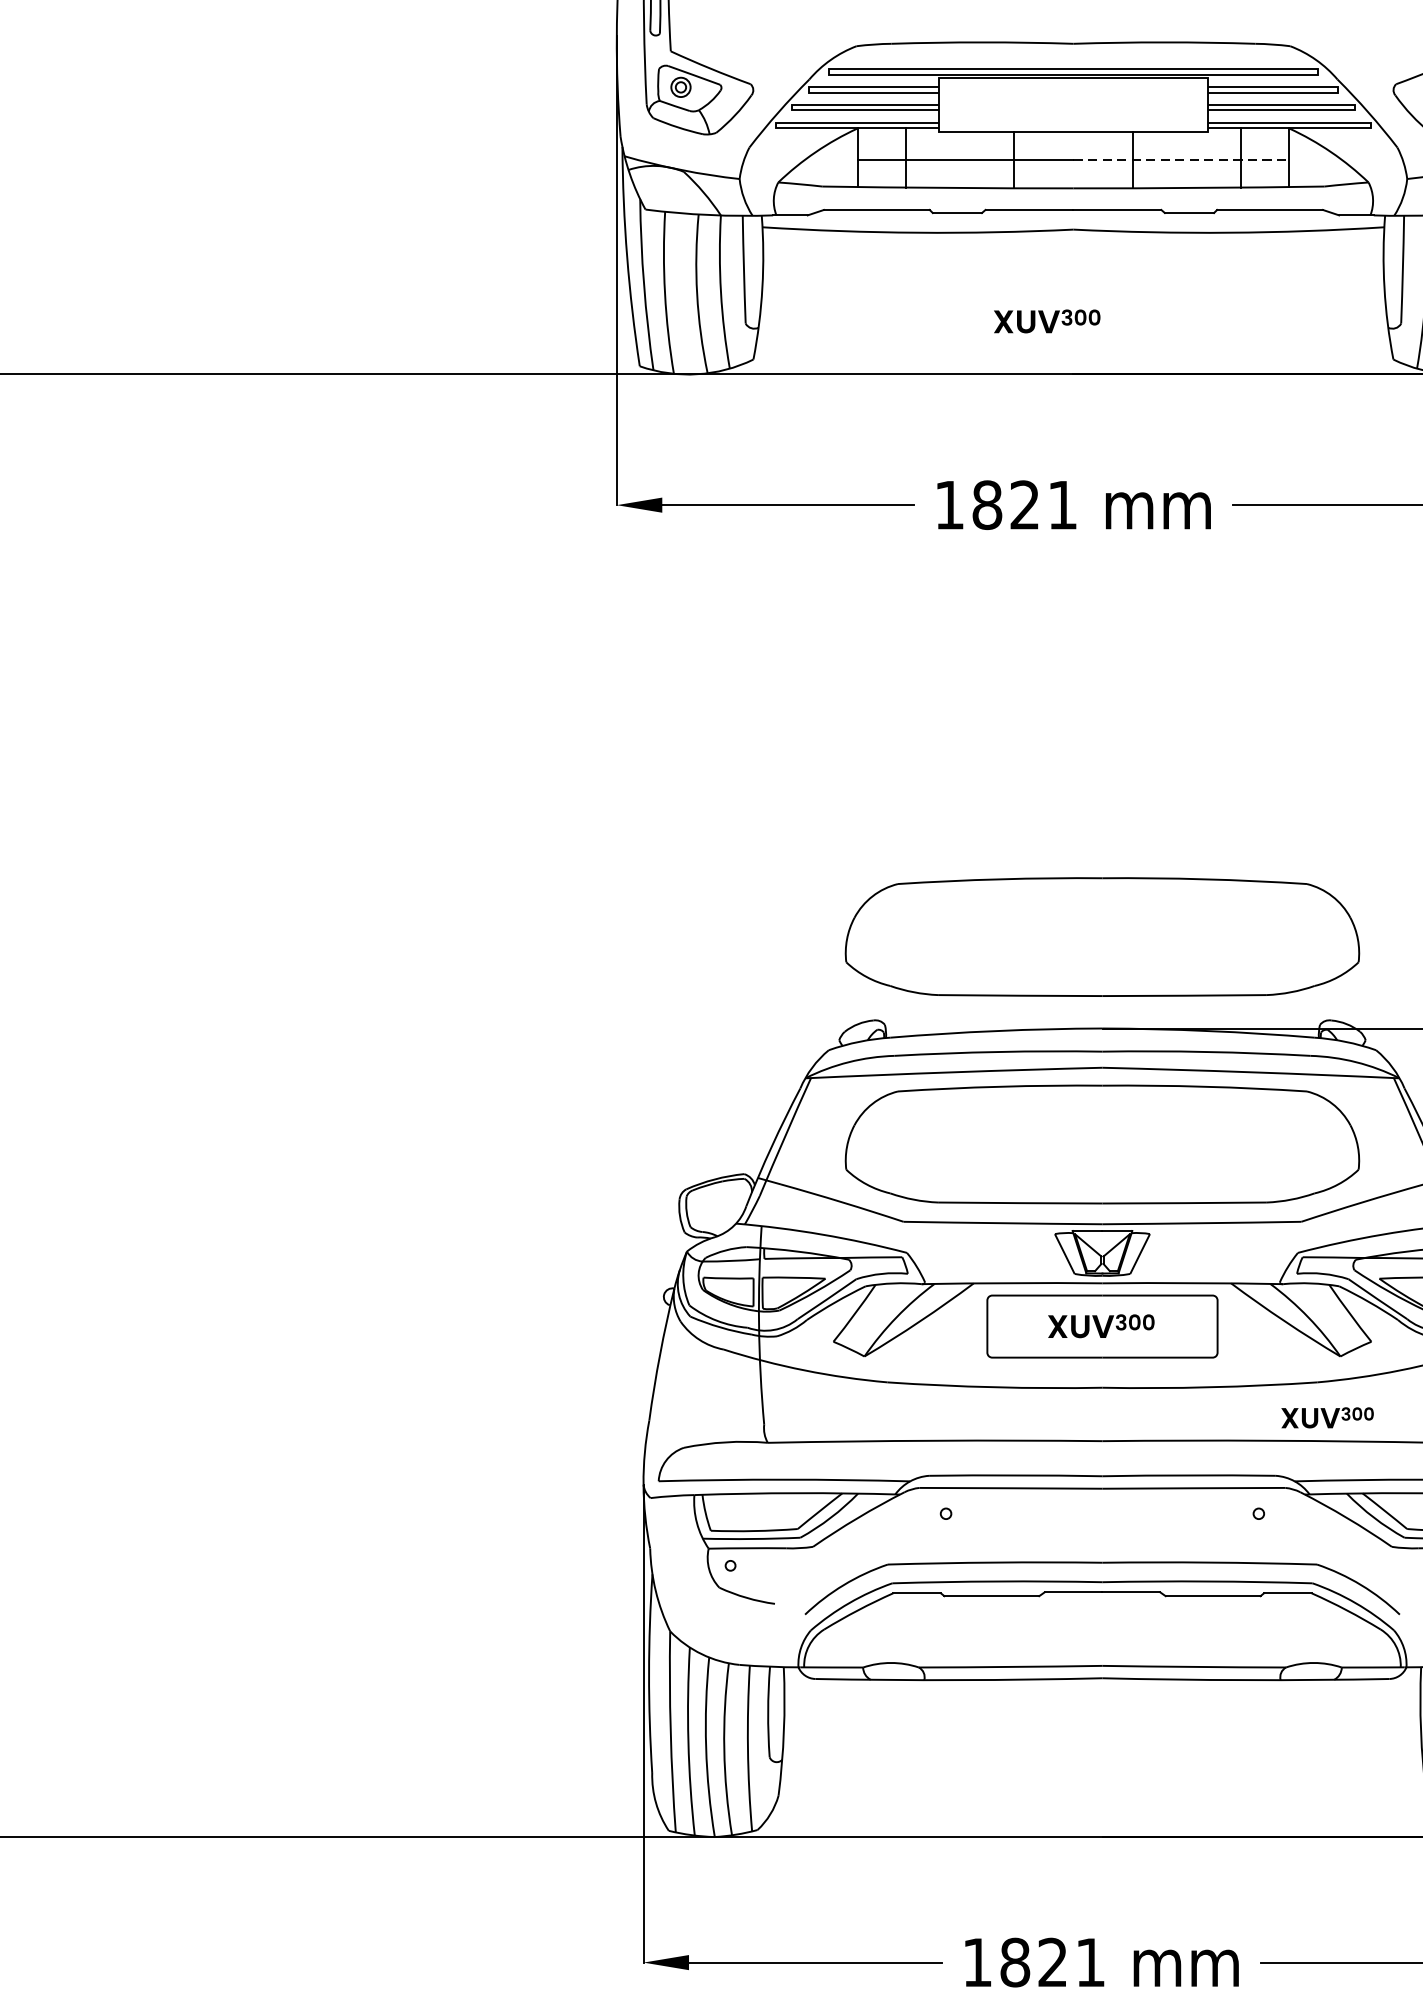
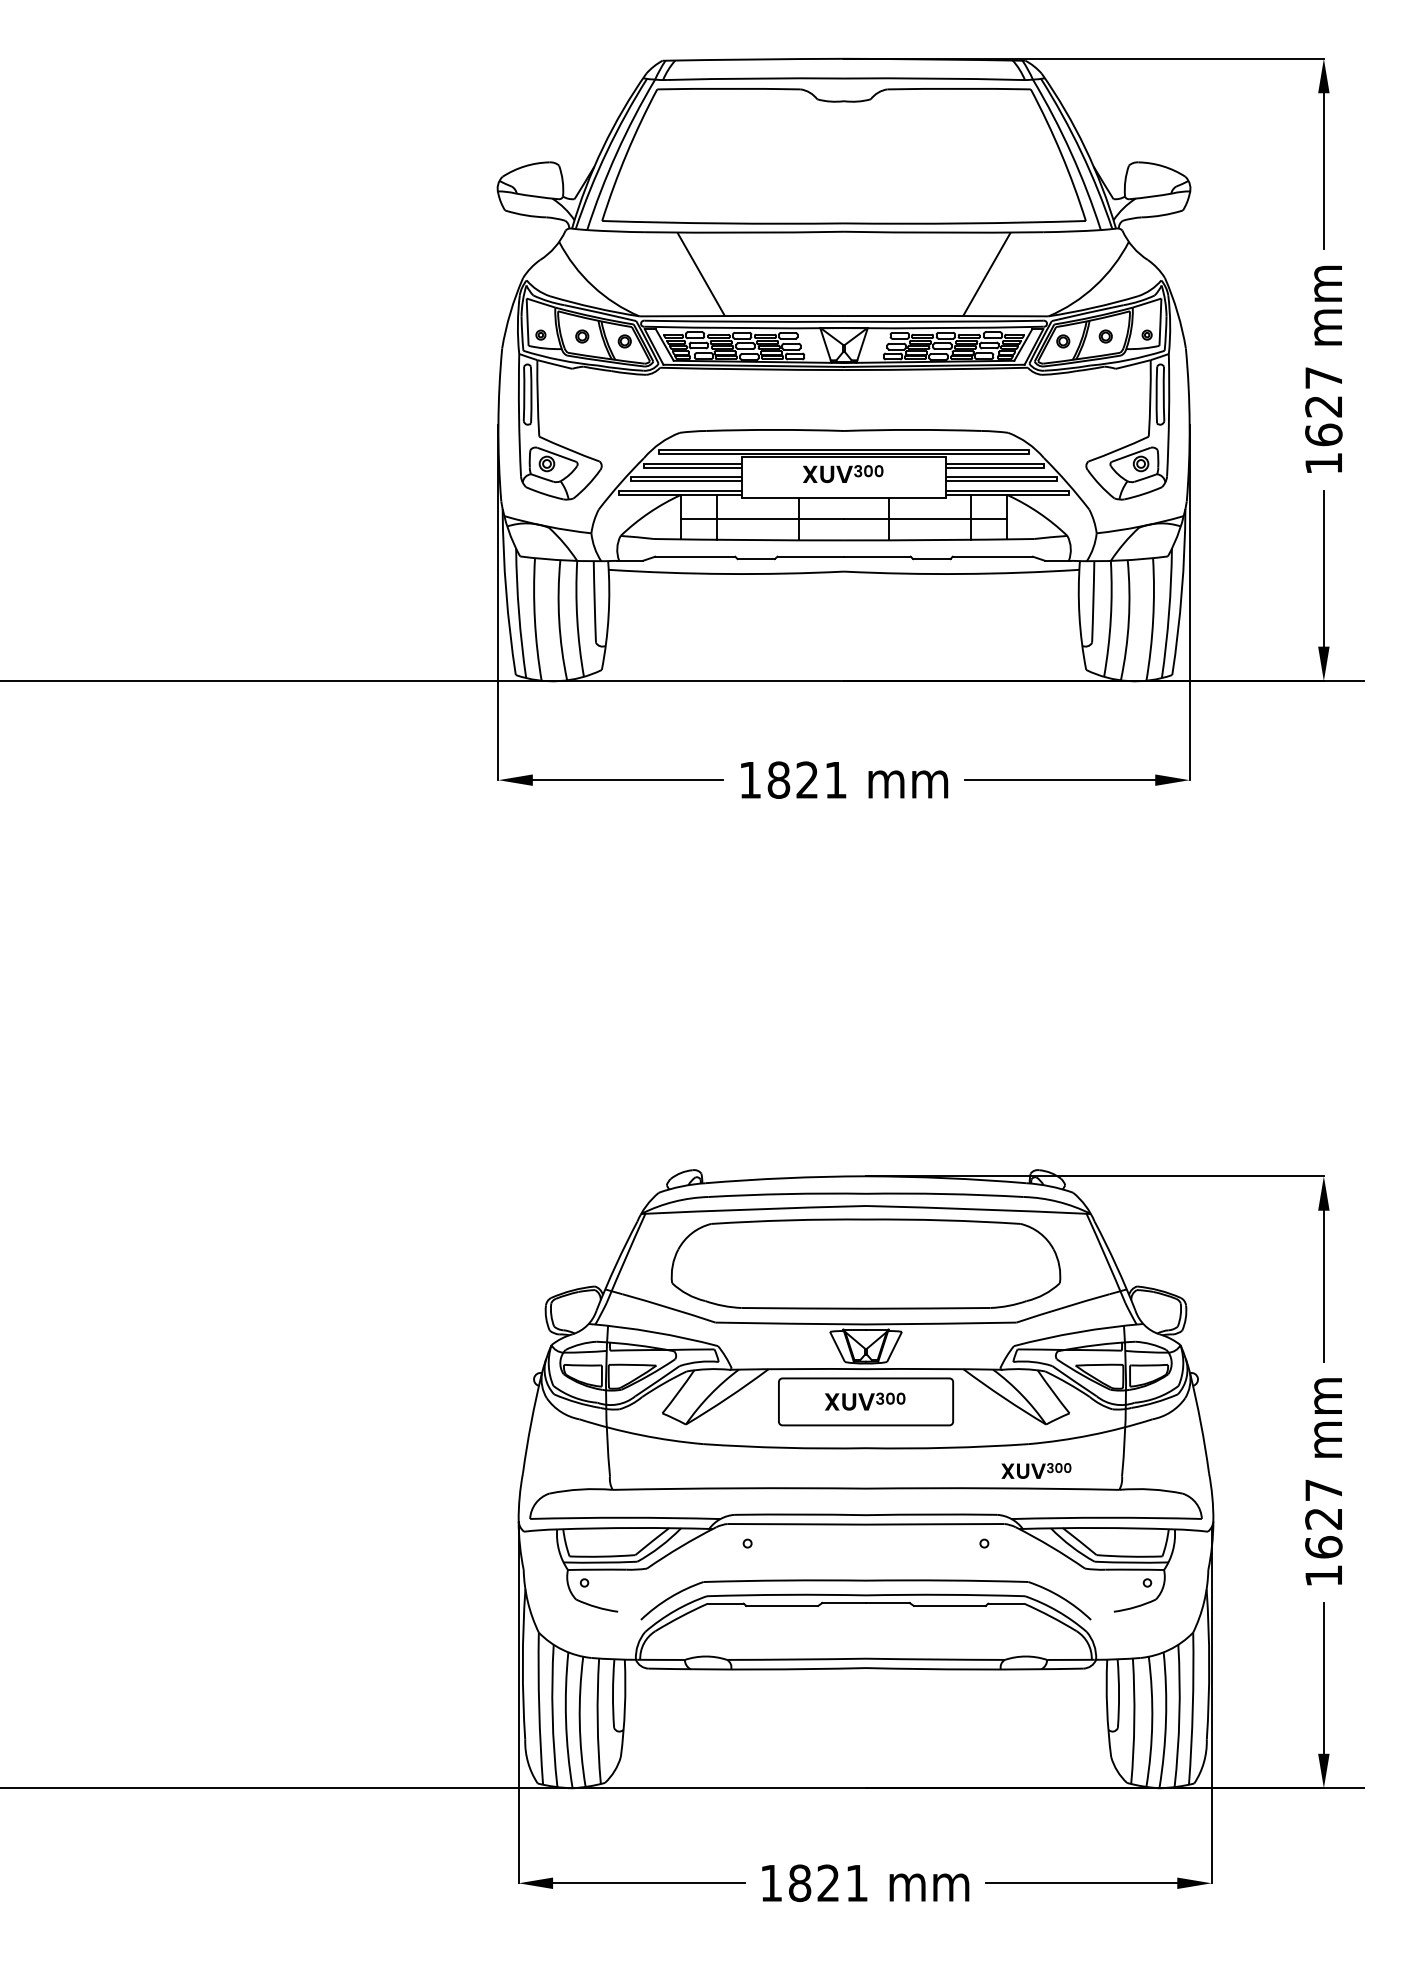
line: (1181, 160) -> (925, 519), dashed -> solid
text: (1047, 321) -> (843, 474), moved
part: (1101, 936) -> (865, 1106), removed

